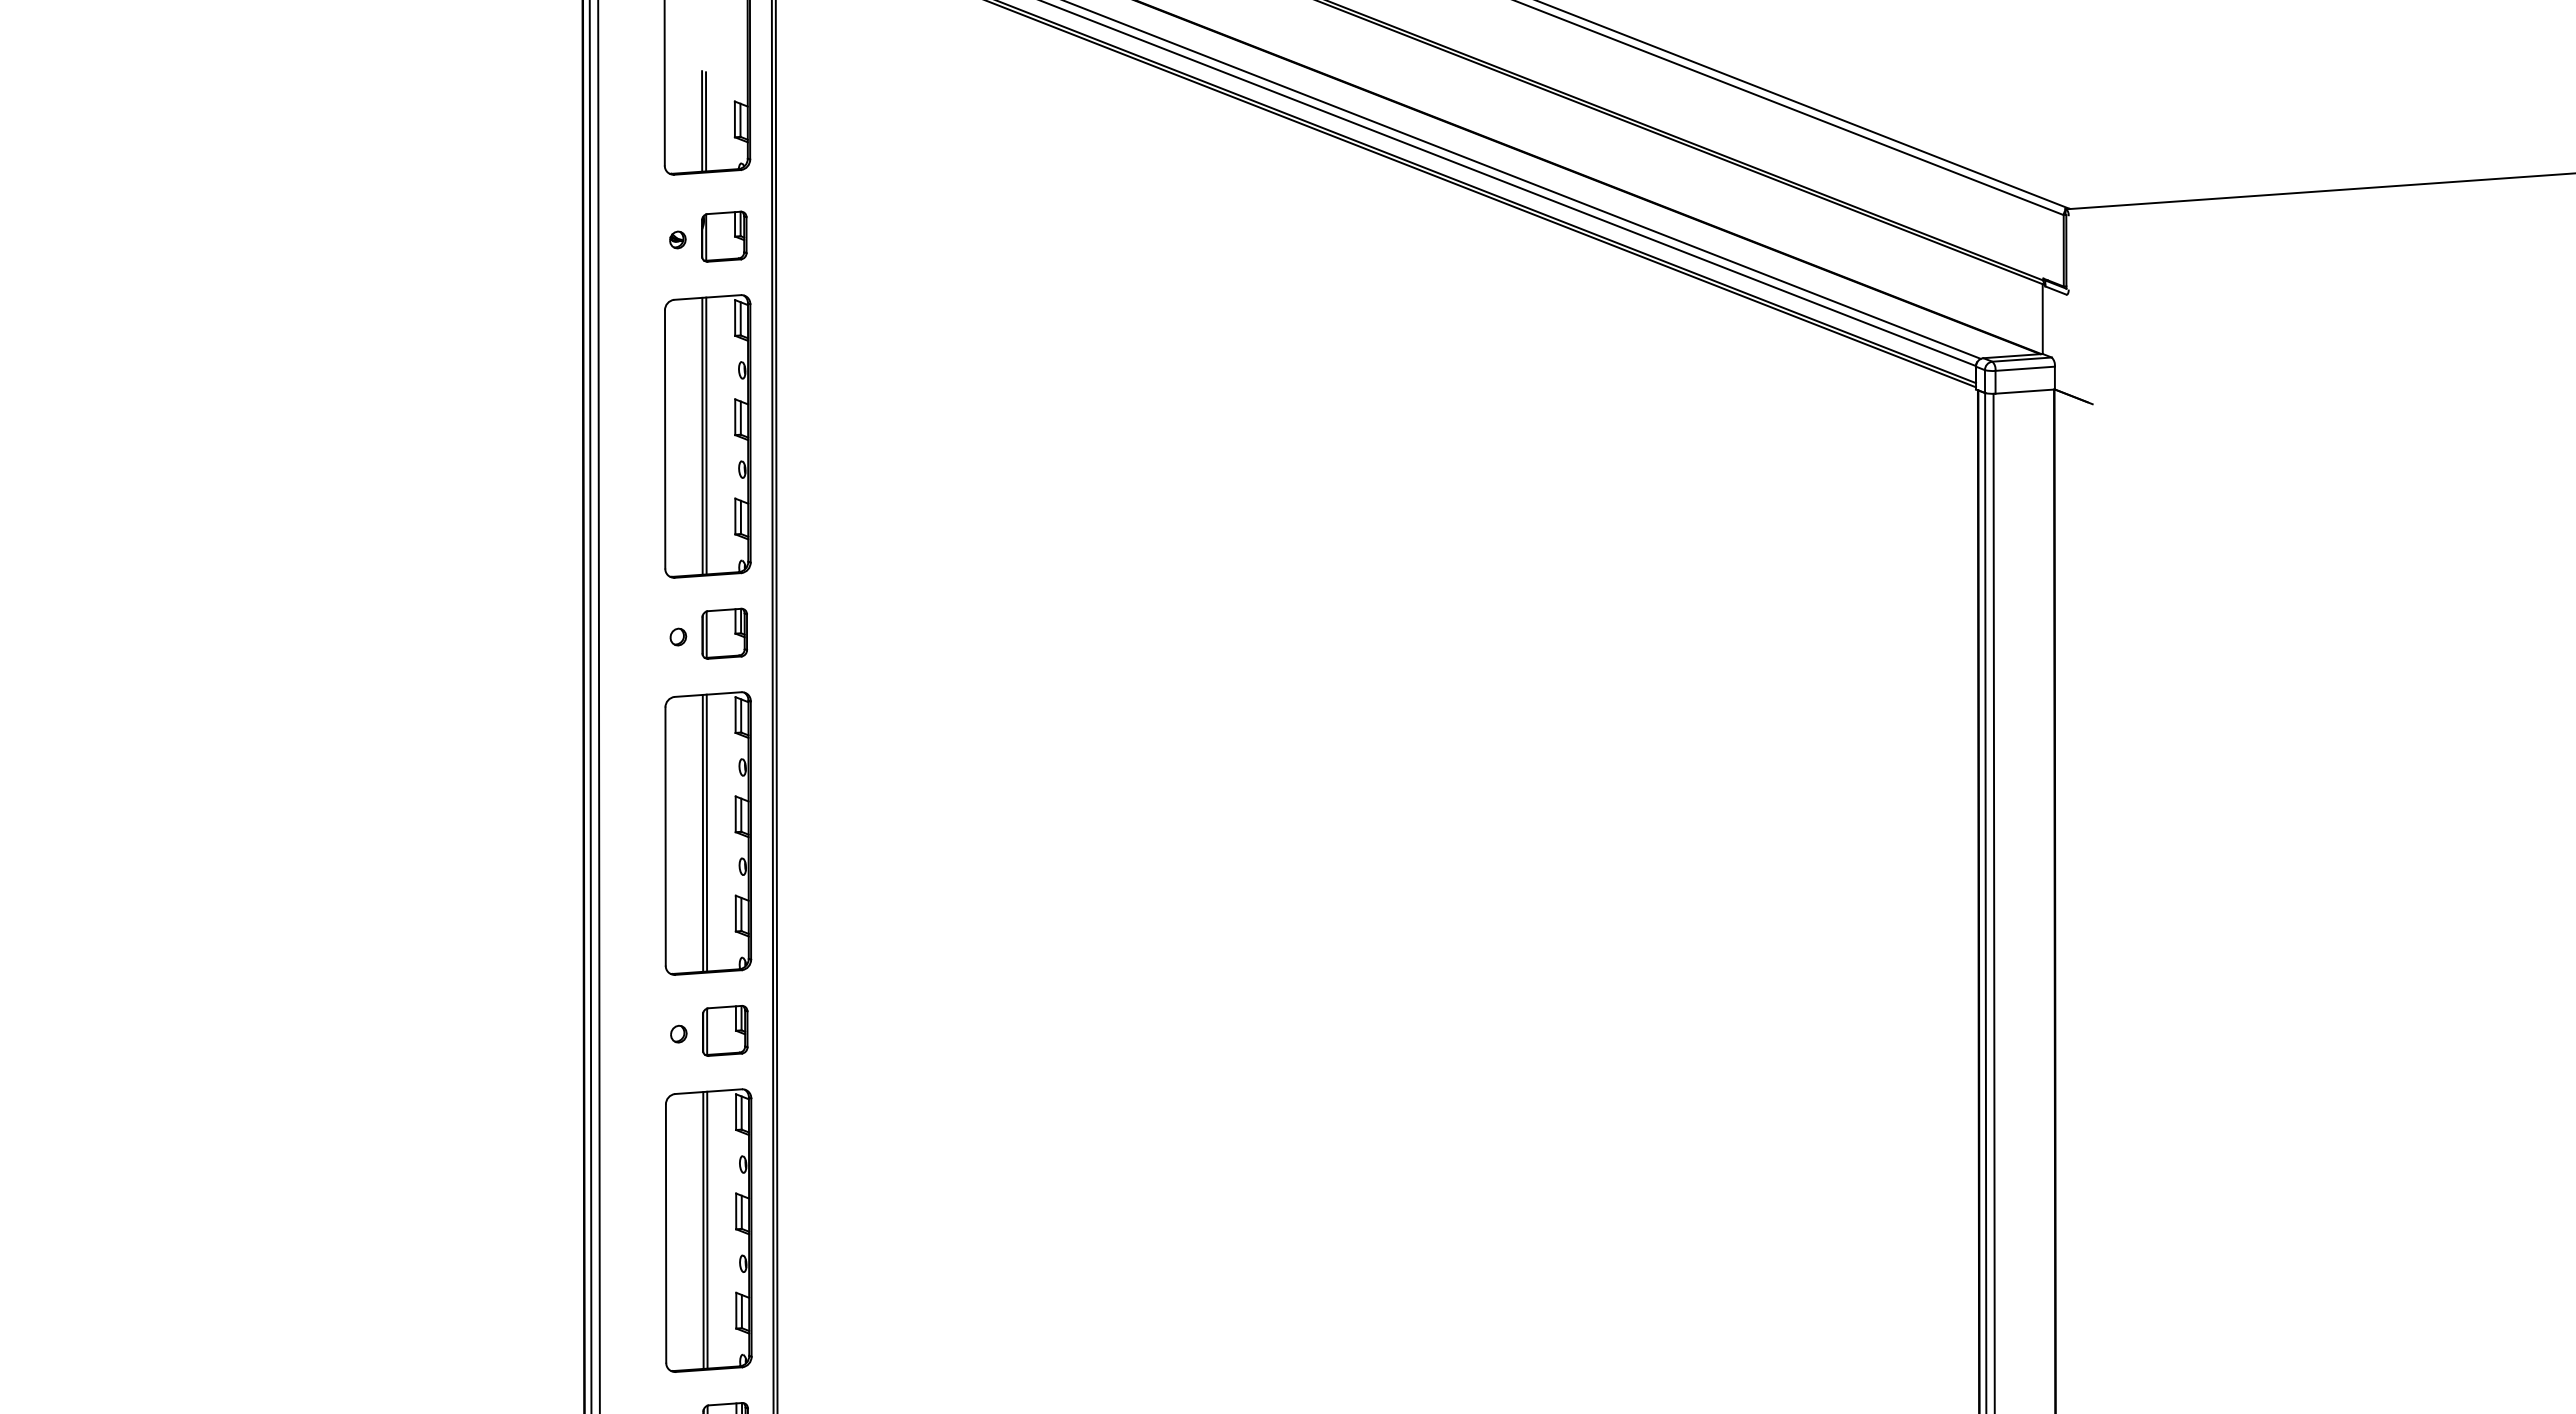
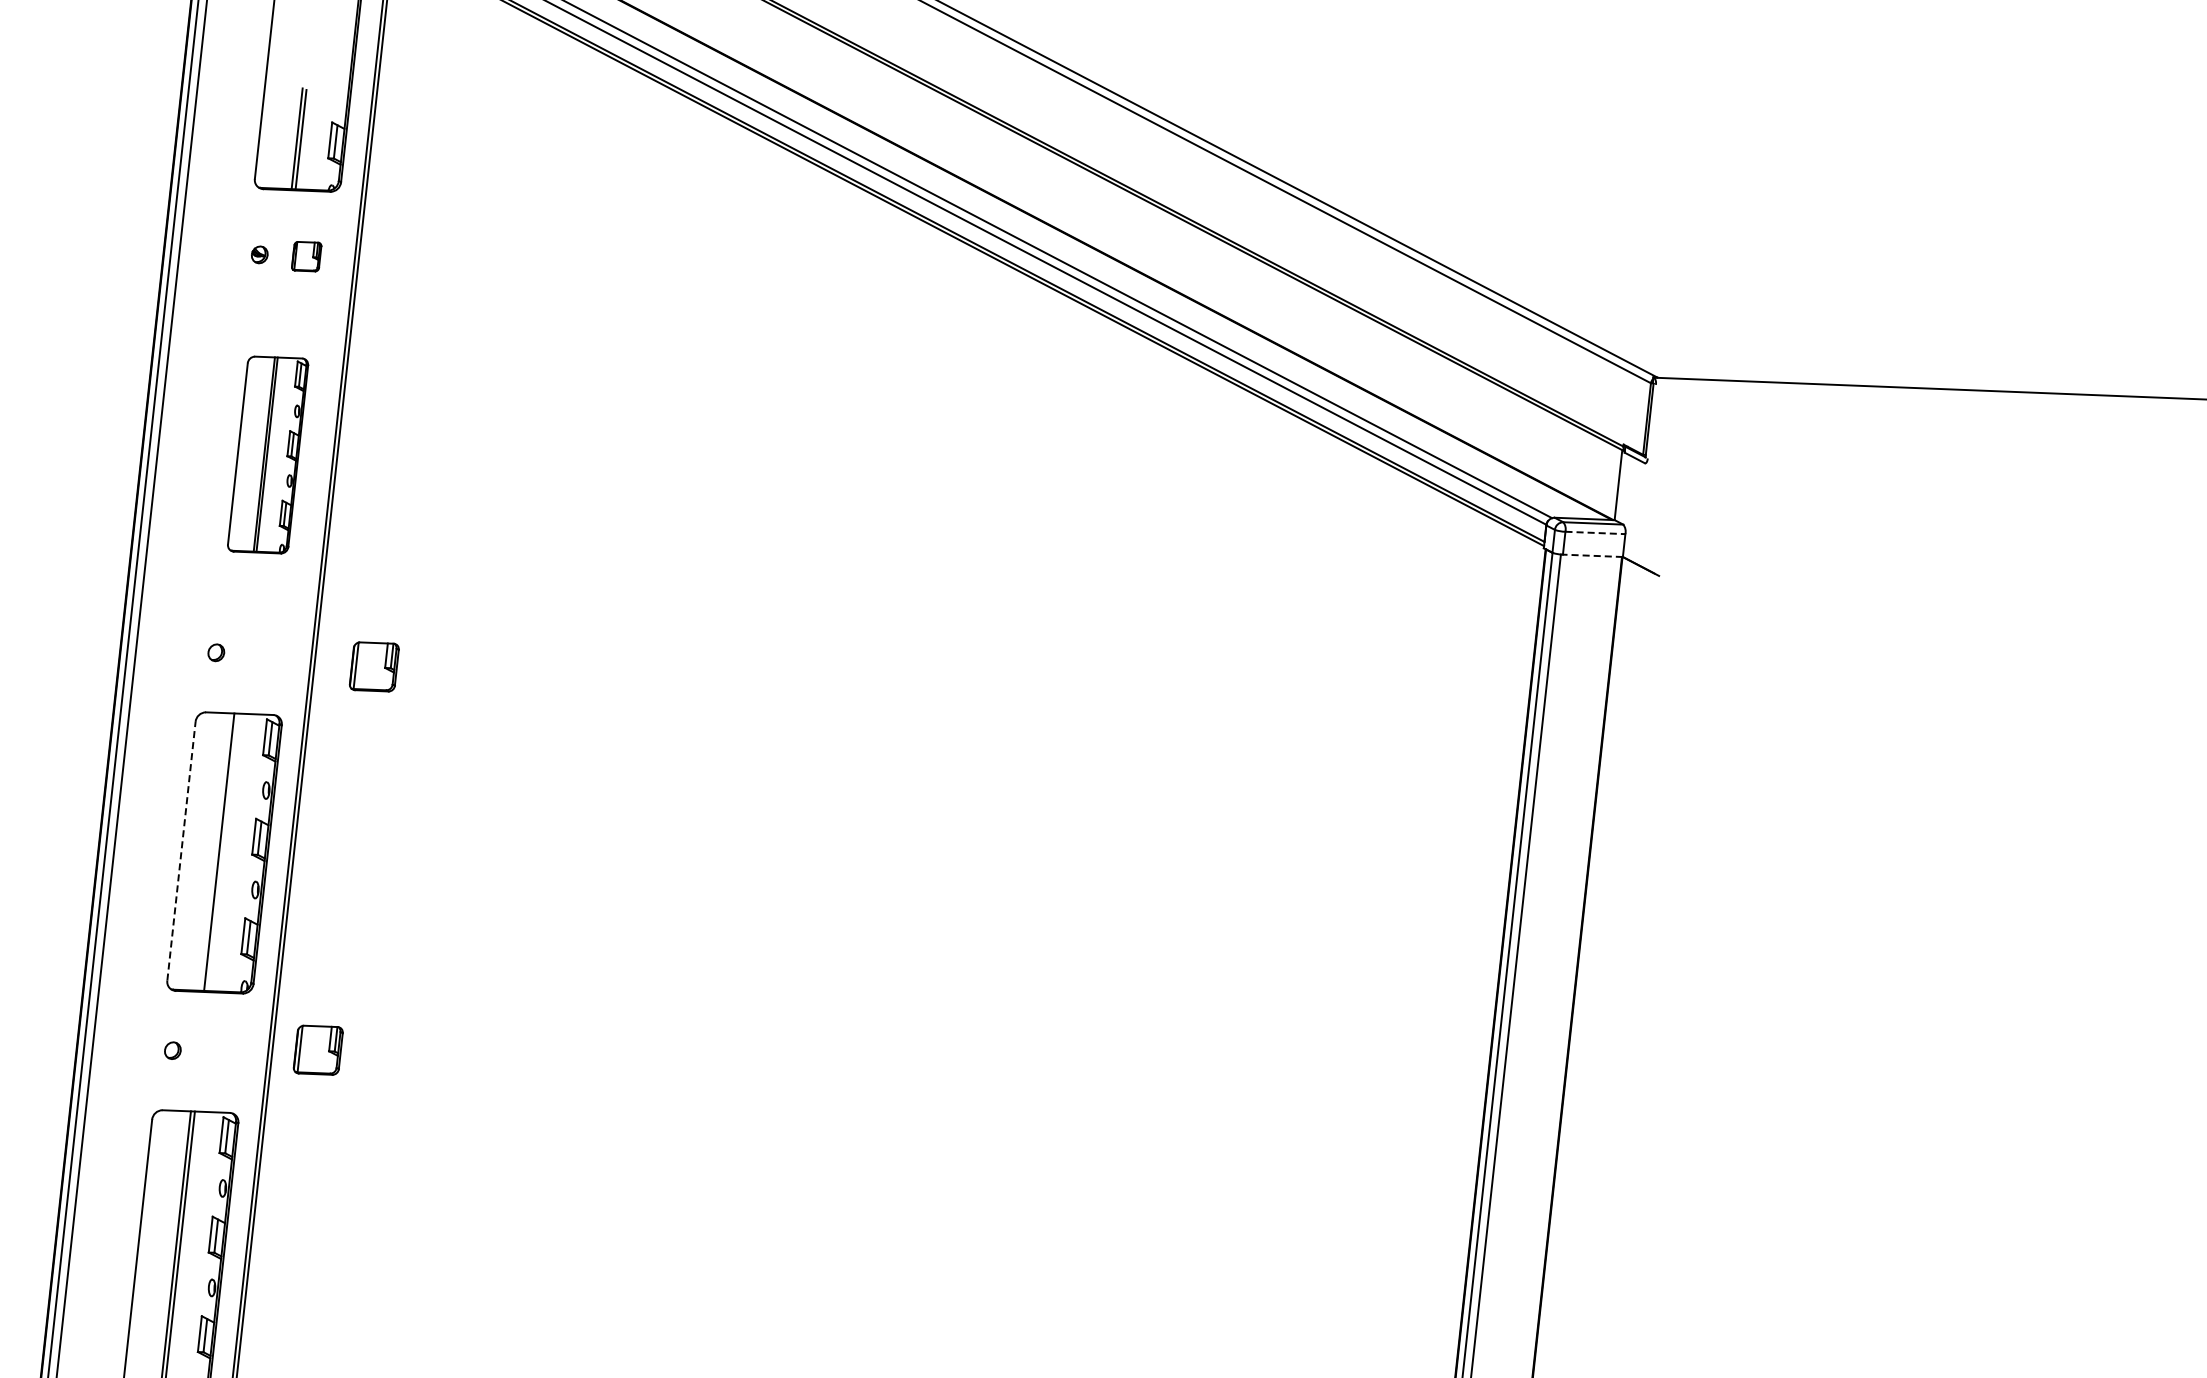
part: (724, 236) -> (306, 256), size x0.6
line: (2025, 368) -> (1595, 532), solid -> dashed
line: (2025, 391) -> (1593, 555), solid -> dashed
part: (707, 436) -> (267, 455), size x0.7
part: (724, 633) -> (374, 666), moved
line: (706, 832) -> (222, 851), removed
line: (665, 836) -> (181, 851), solid -> dashed
part: (725, 1030) -> (318, 1049), moved

